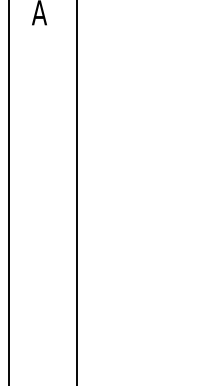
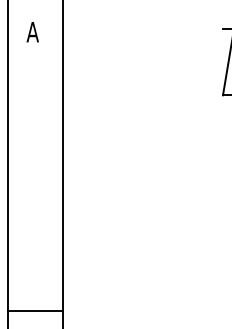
line: (42, 352) -> (35, 310), added

